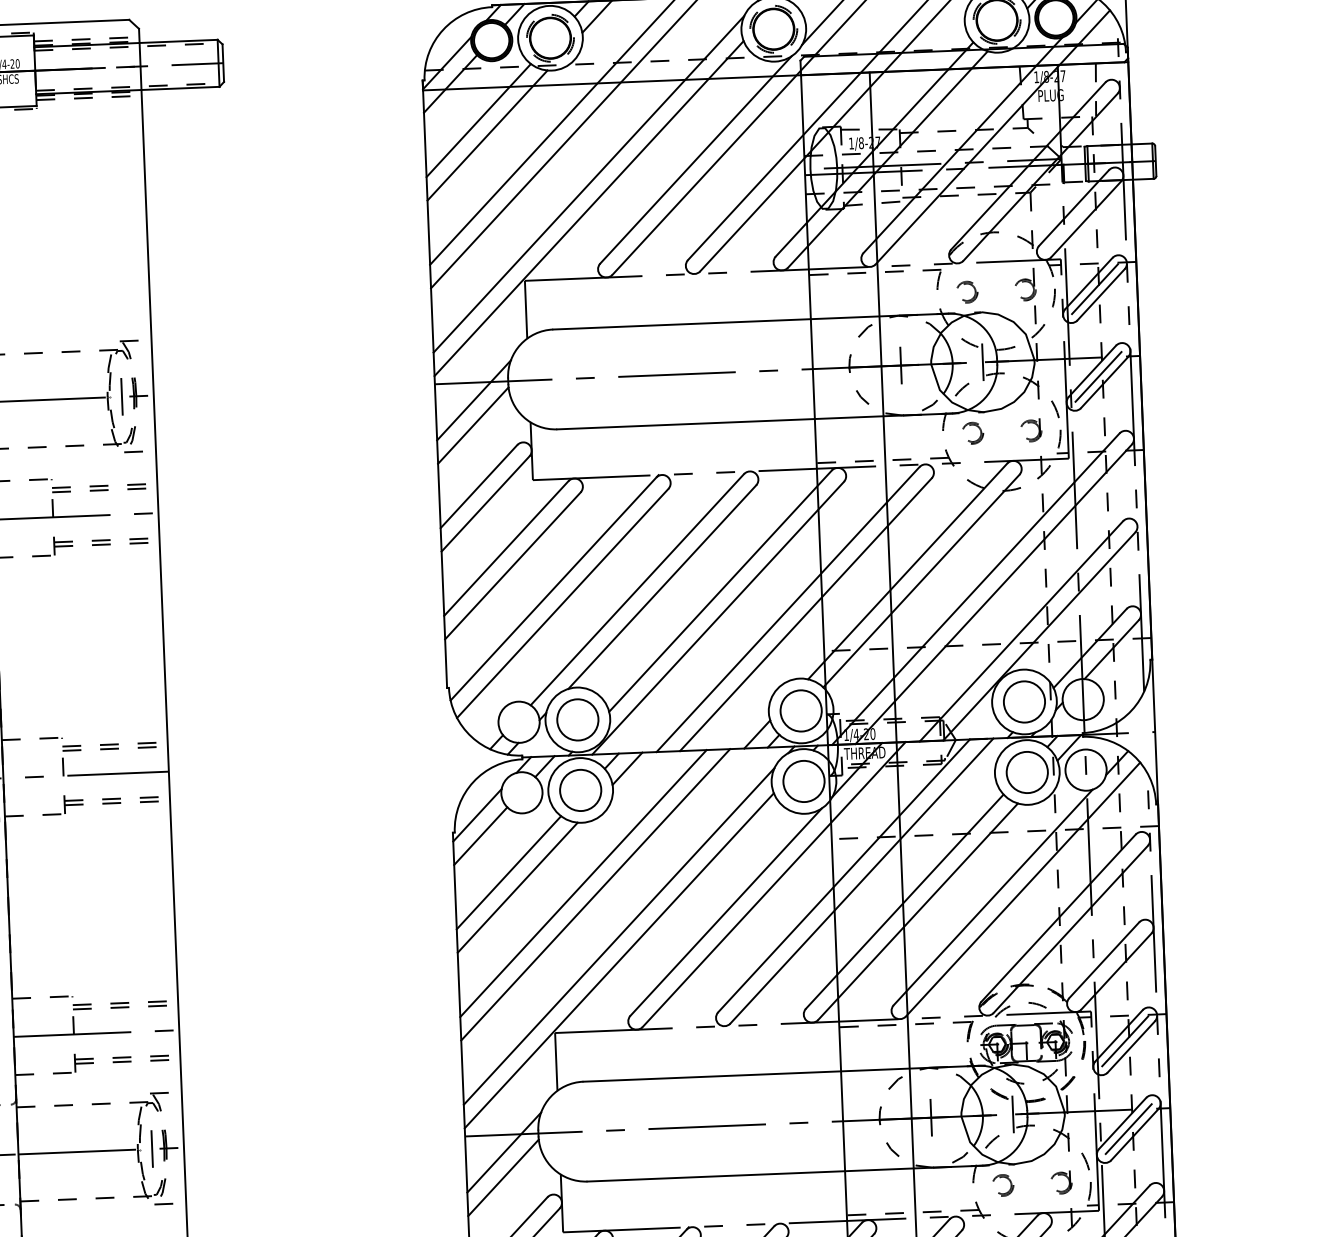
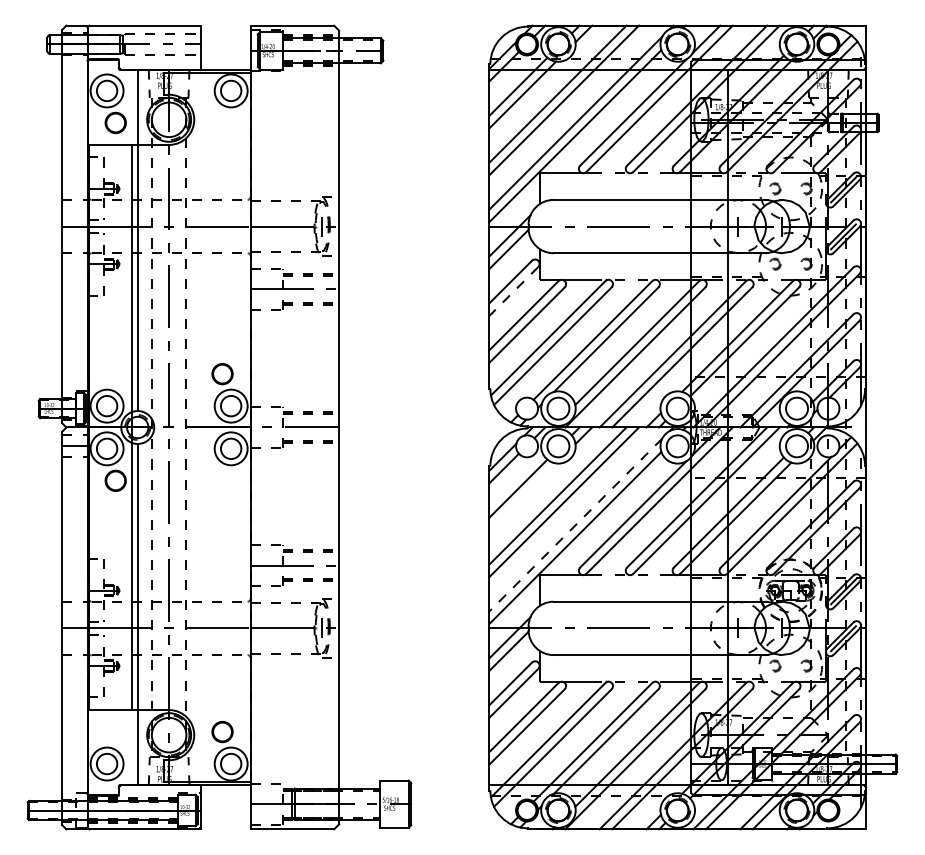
line: (484, 504) -> (513, 291), solid -> dashed
line: (517, 887) -> (522, 496), removed
line: (618, 937) -> (575, 525), solid -> dashed

